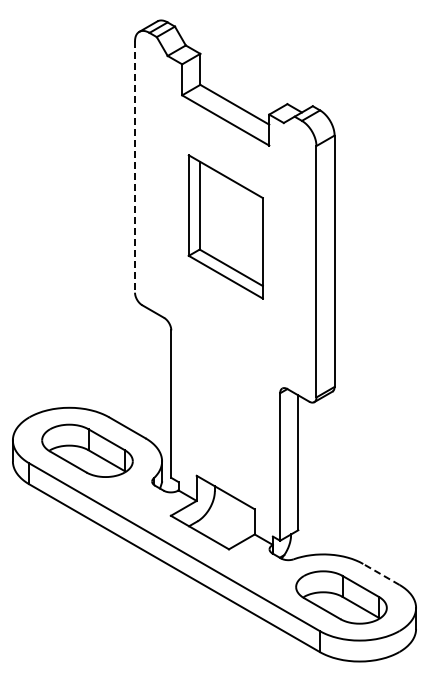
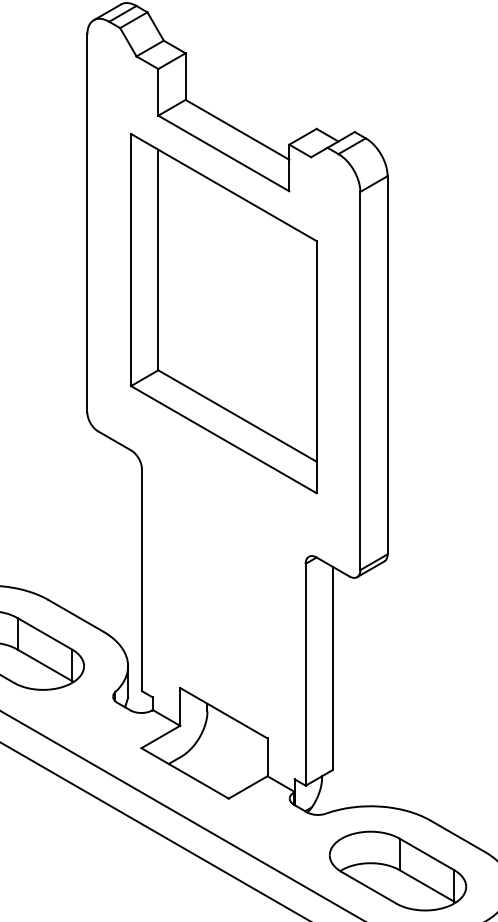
line: (135, 167) -> (88, 224), dashed -> solid
part: (225, 226) -> (223, 312), size x1.67
line: (381, 574) -> (458, 836), dashed -> solid

